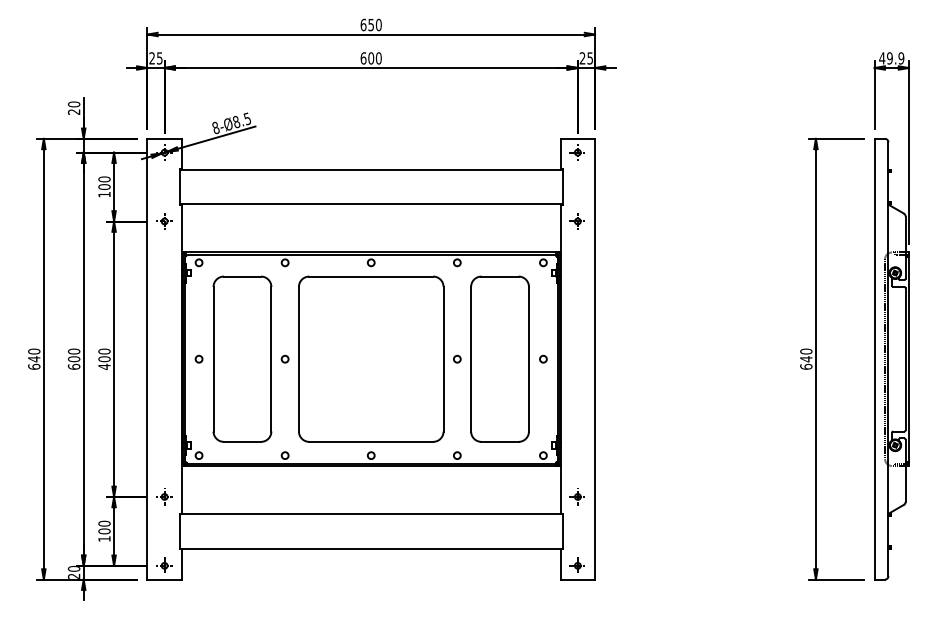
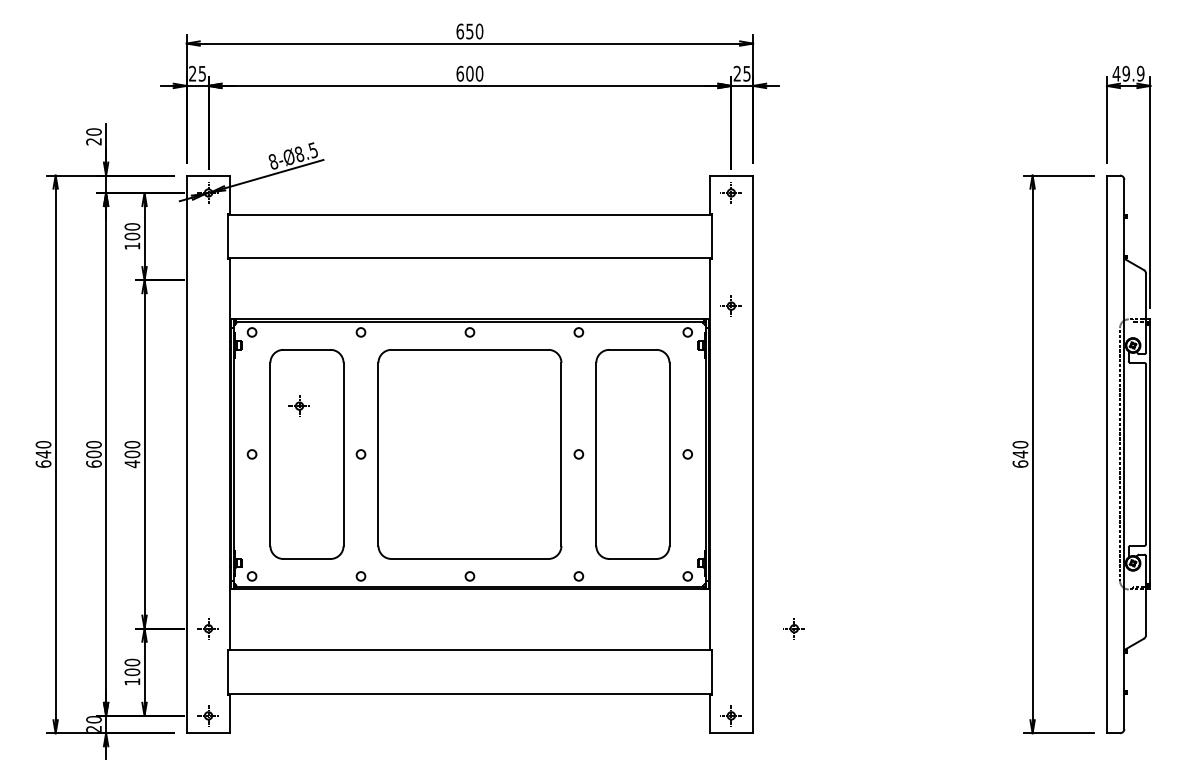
part: (163, 220) -> (298, 405), moved
part: (577, 220) -> (730, 305), moved
part: (577, 496) -> (793, 628), moved

